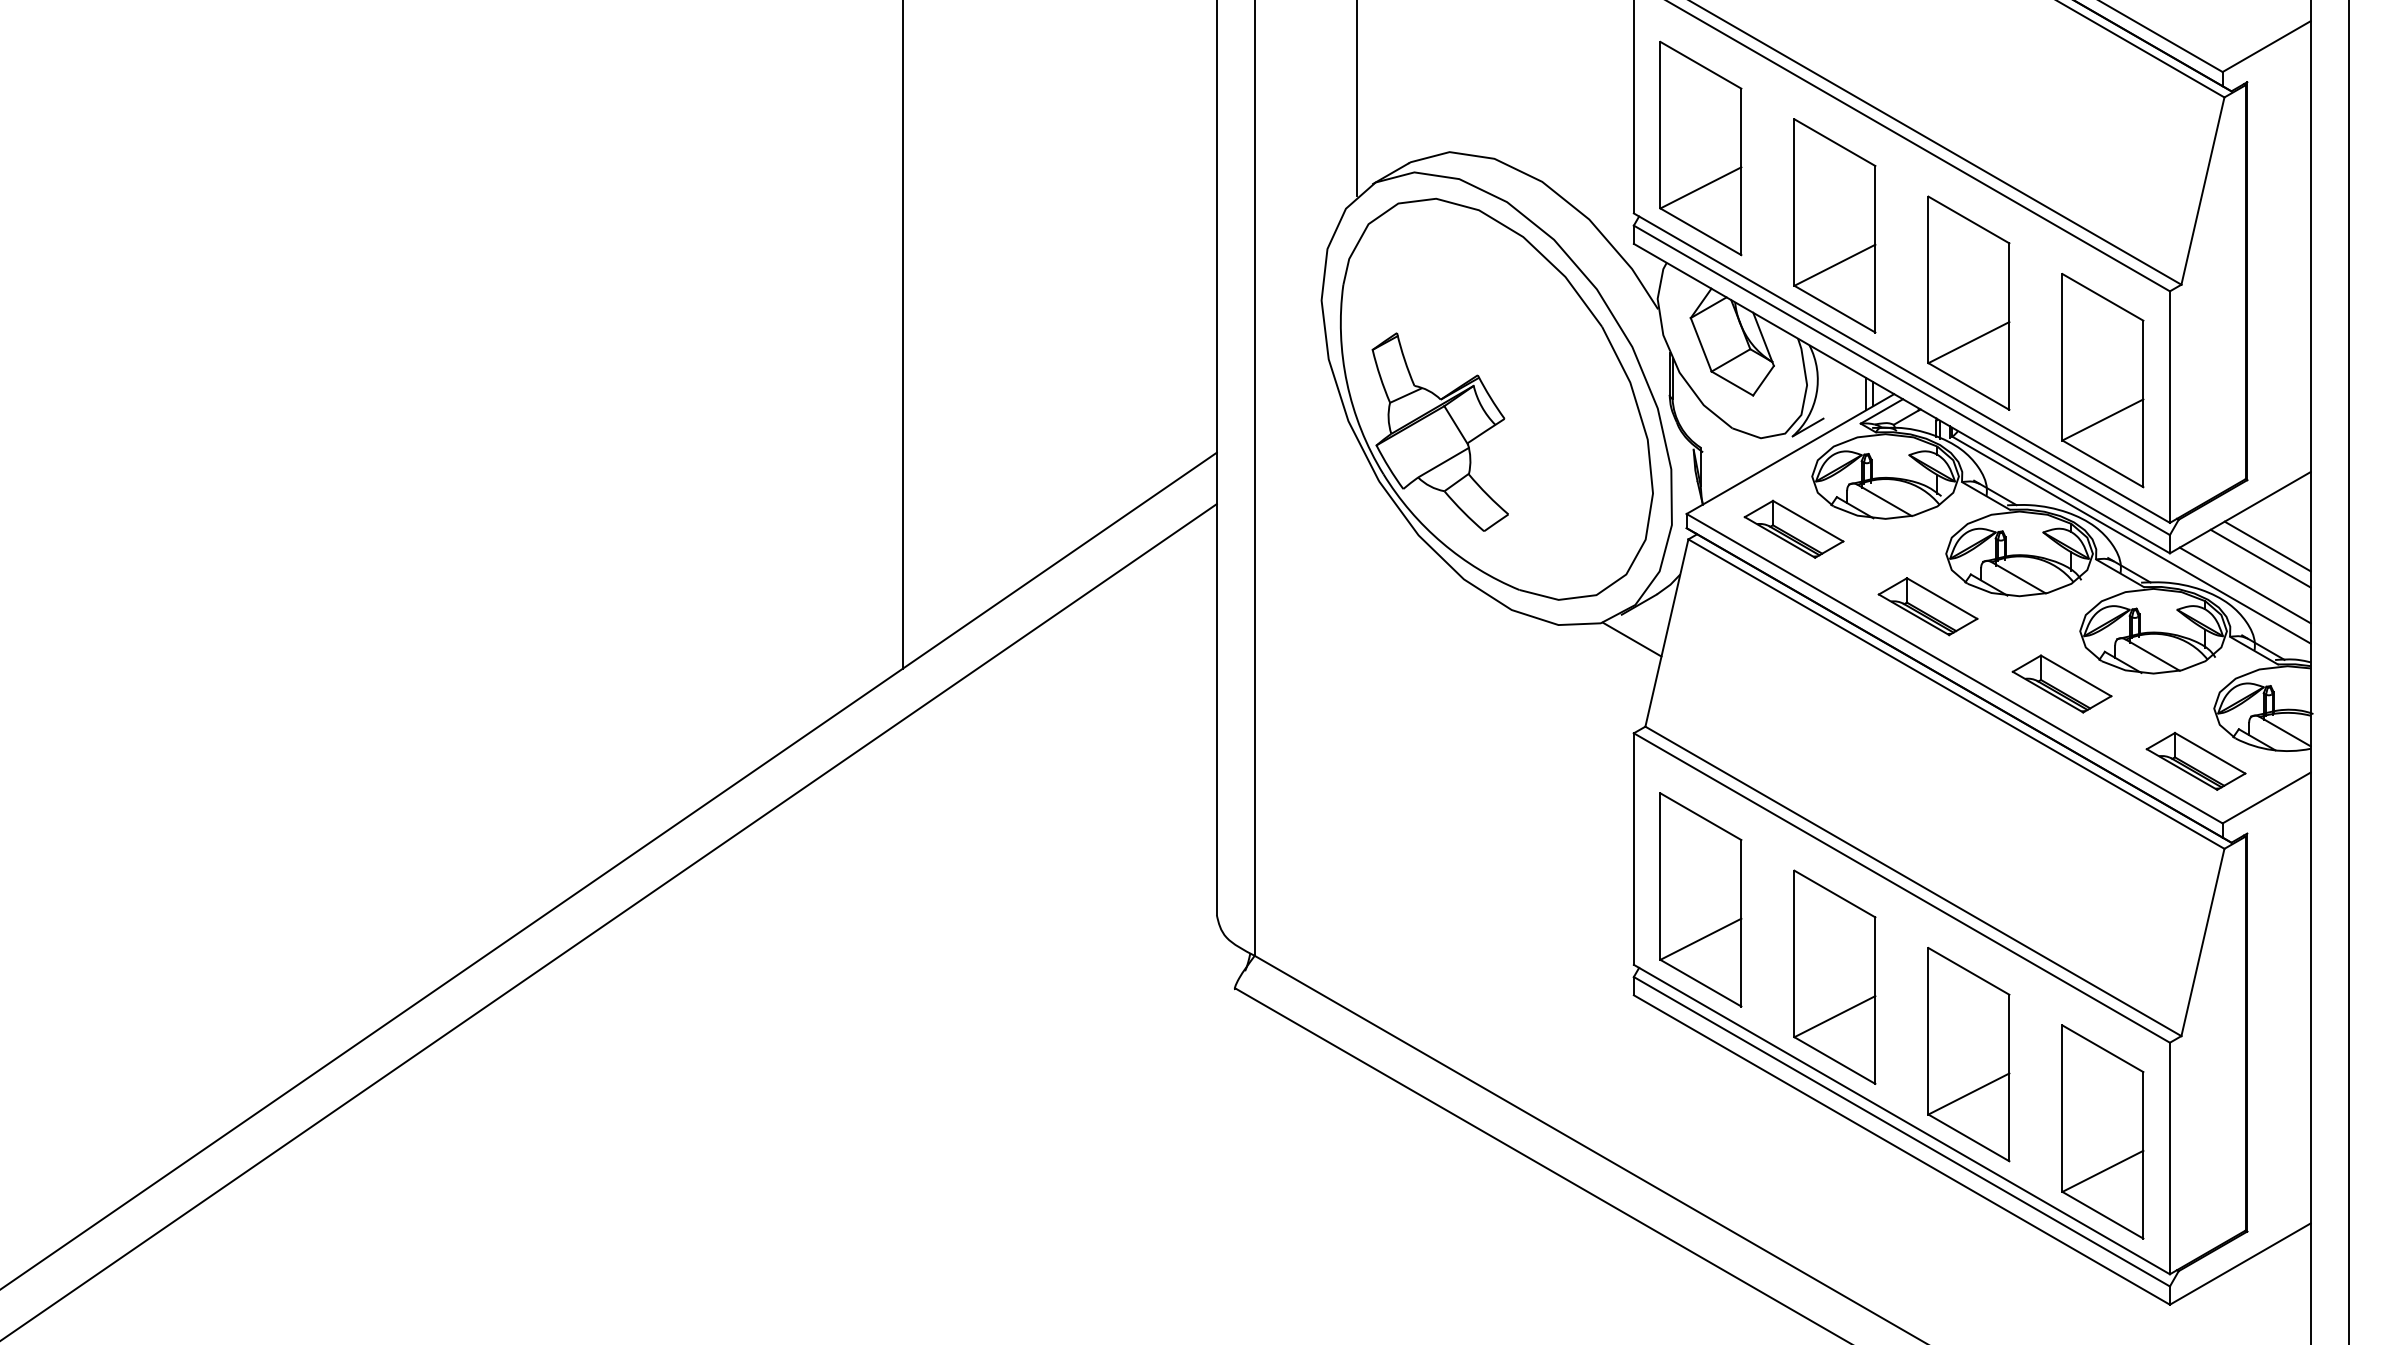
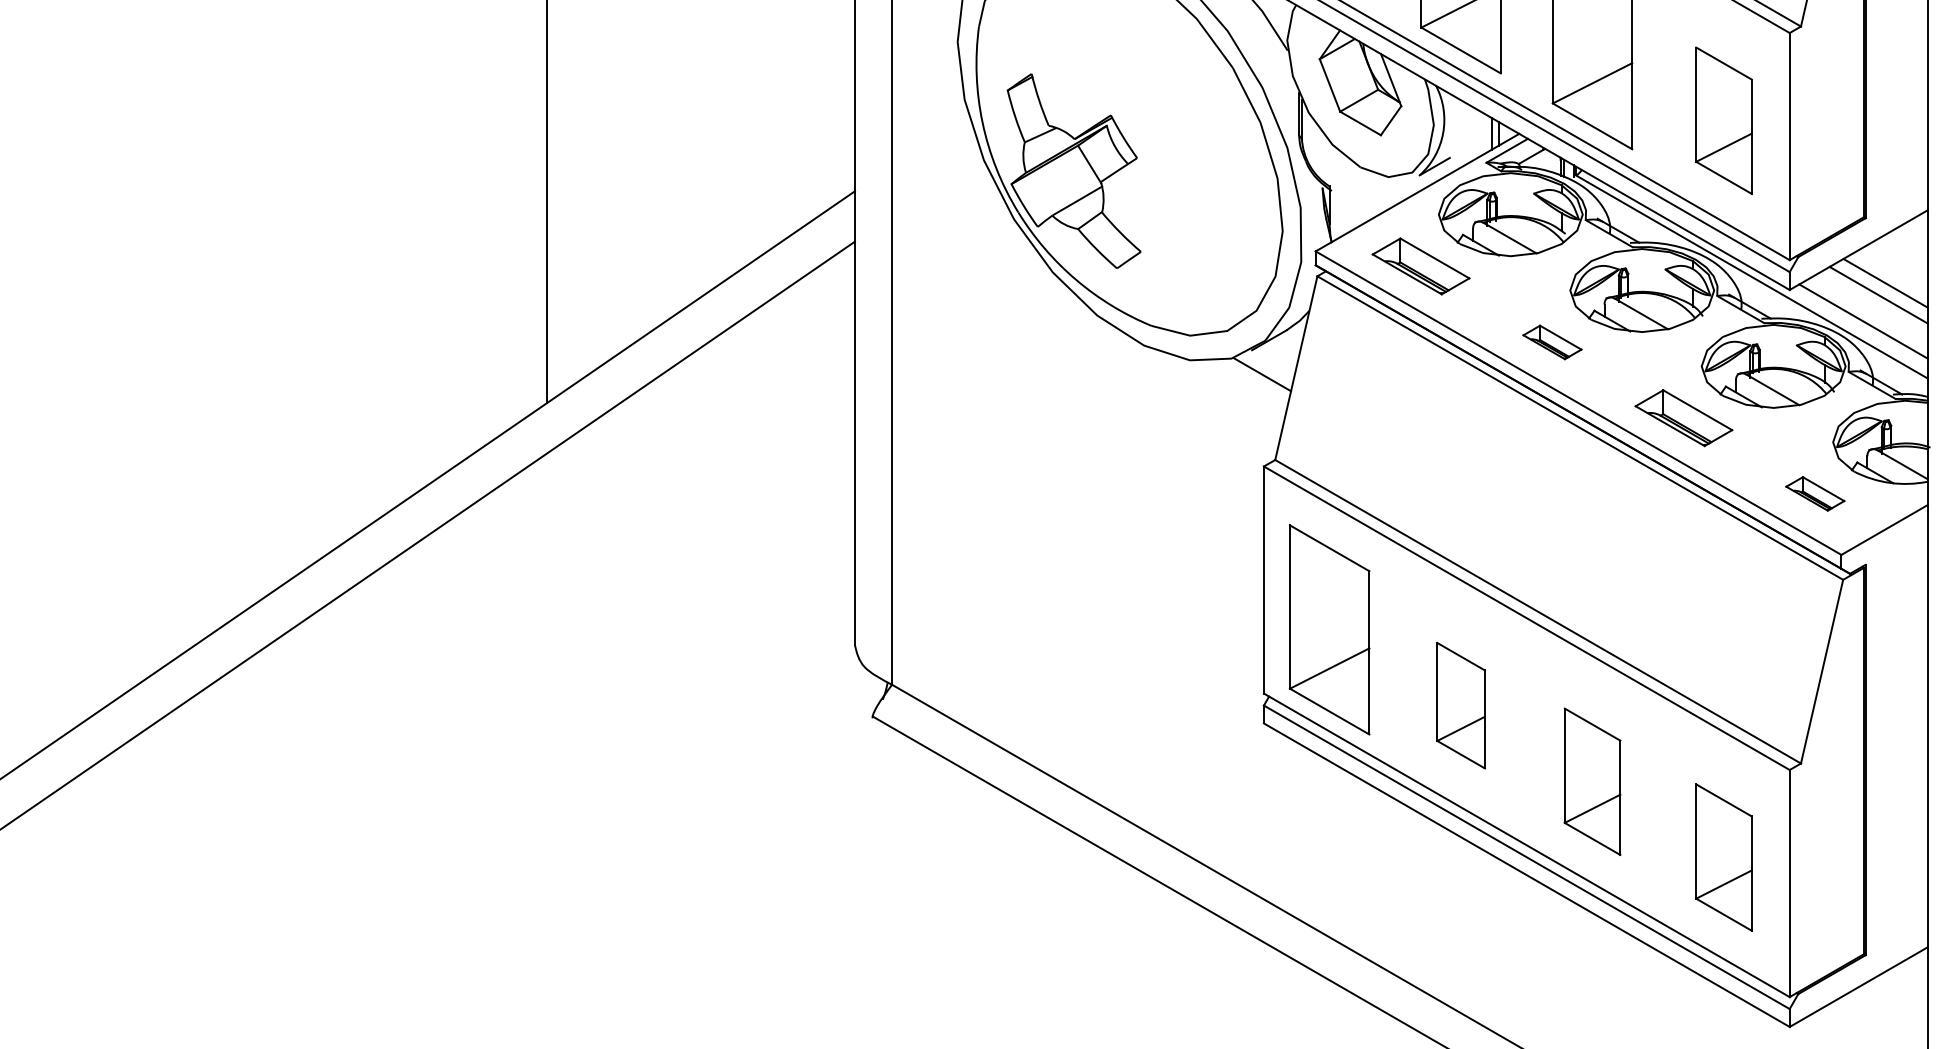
part: (2102, 380) -> (1723, 120), size x0.7
part: (1927, 606) -> (1551, 342), size x0.6
part: (2195, 760) -> (1814, 493), size x0.6
part: (1834, 976) -> (1460, 705), size x0.6
part: (1968, 1054) -> (1592, 781), size x0.7
part: (2102, 1131) -> (1723, 857), size x0.7

